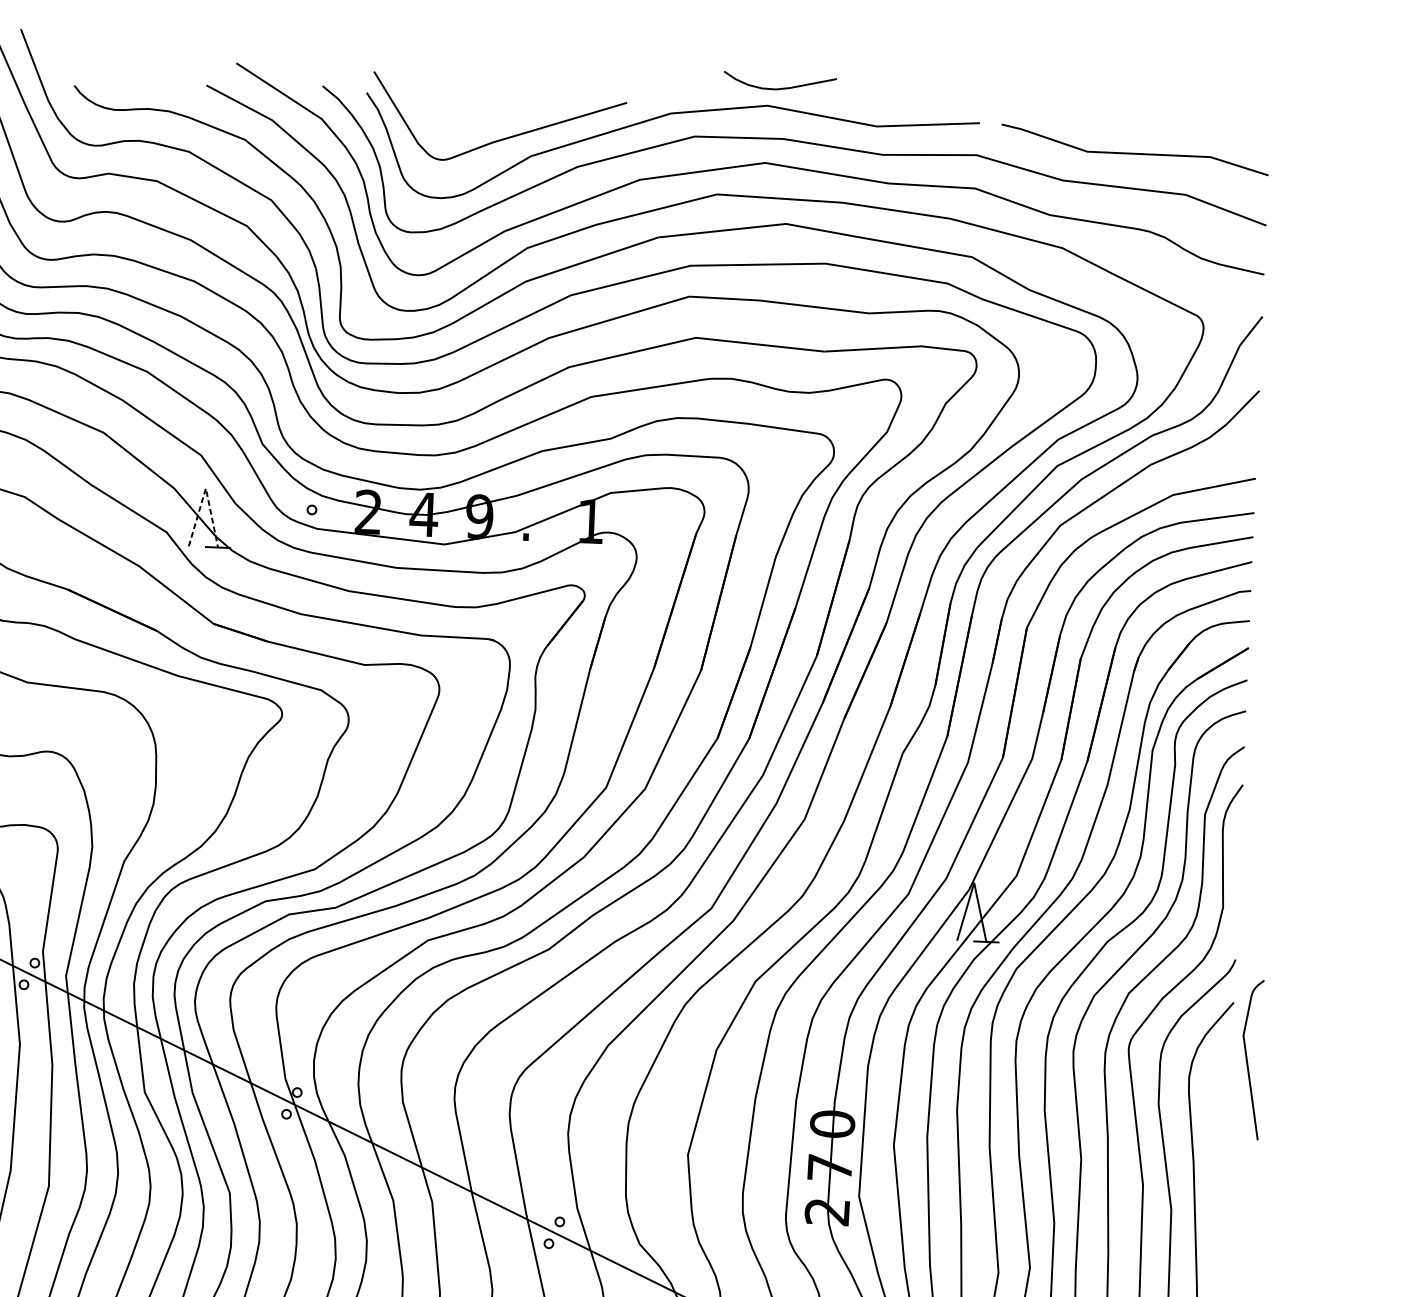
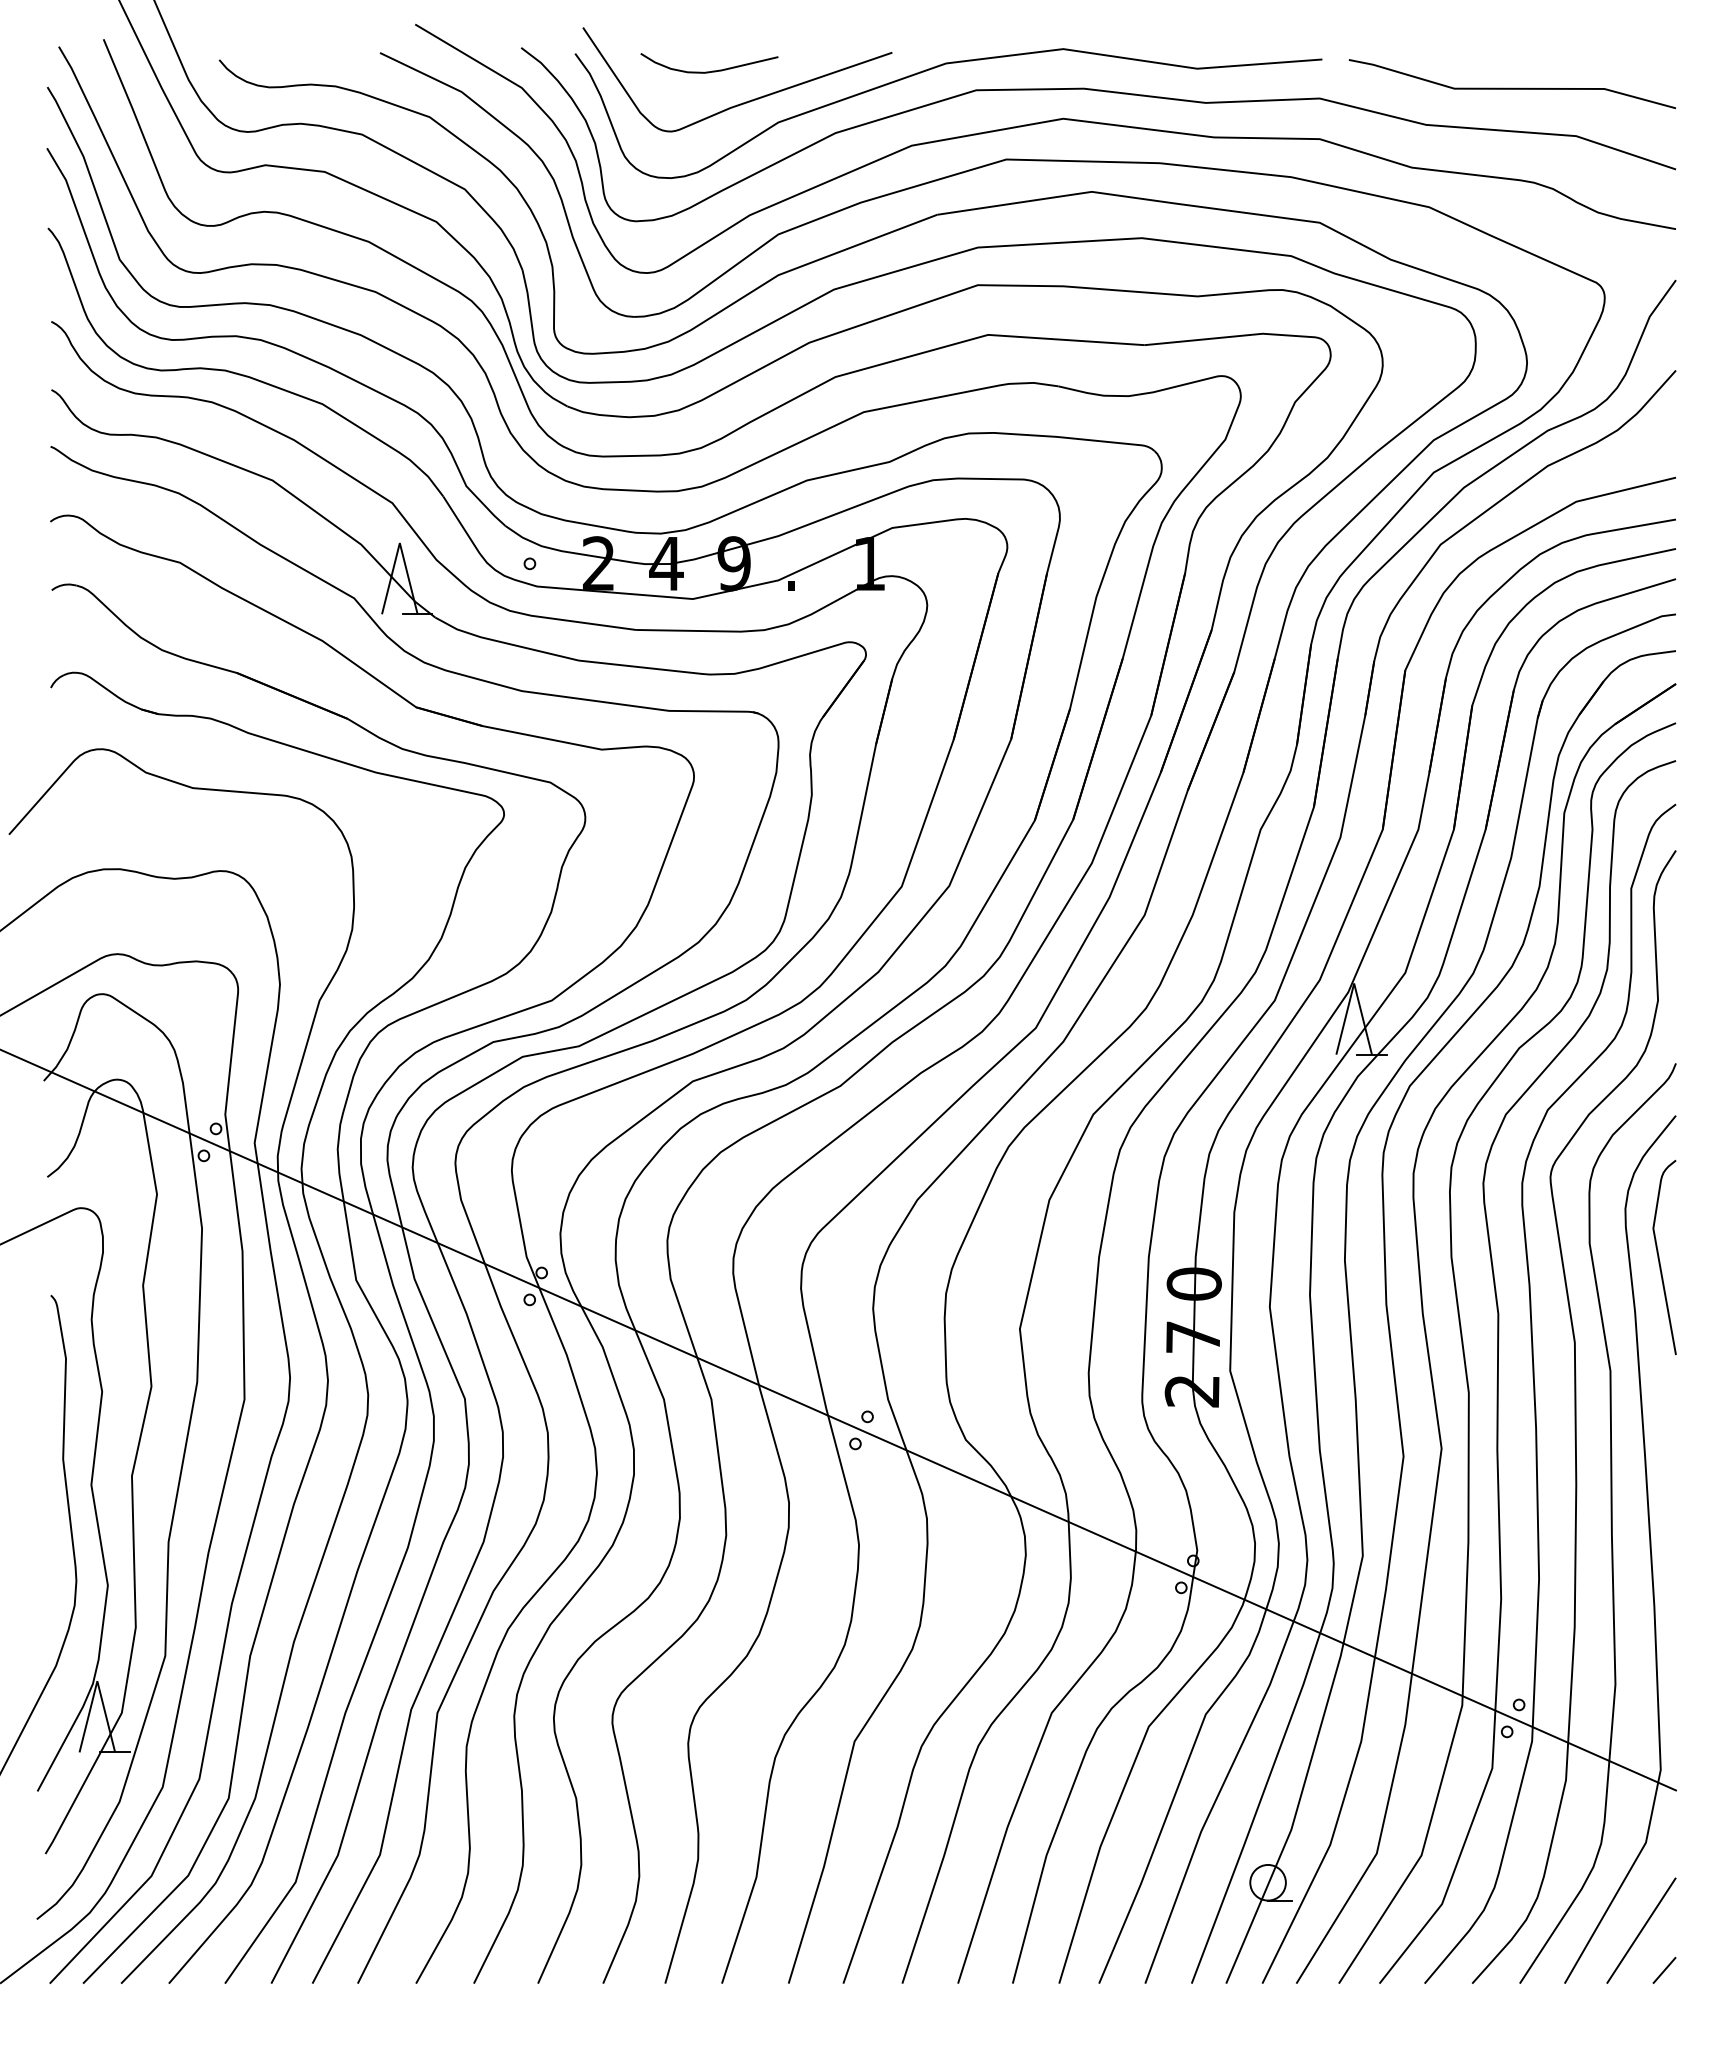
curve: (782, 87) -> (712, 70), moved
line: (205, 488) -> (399, 543), dashed -> solid
curve: (1247, 1059) -> (1659, 1257), moved

